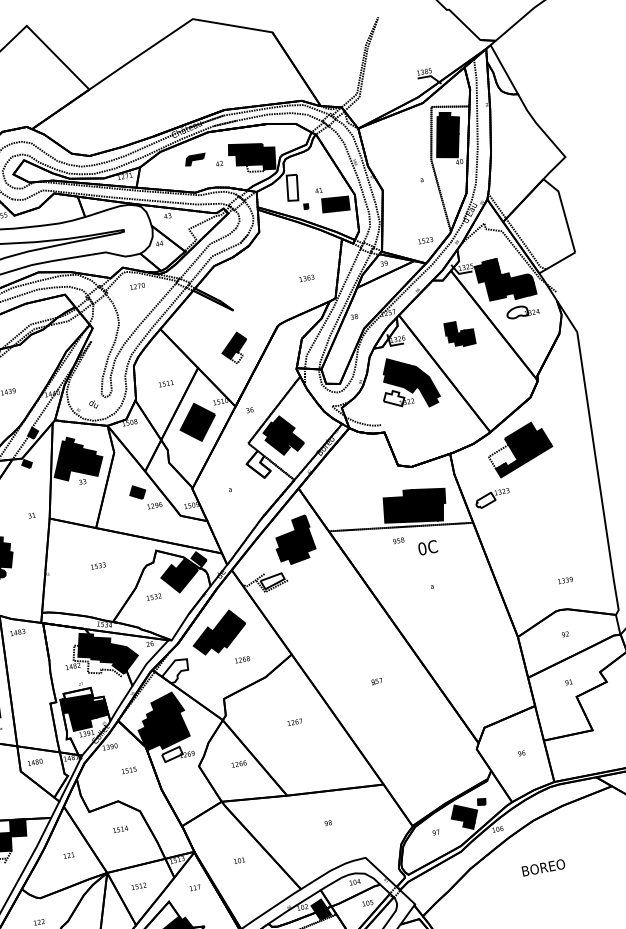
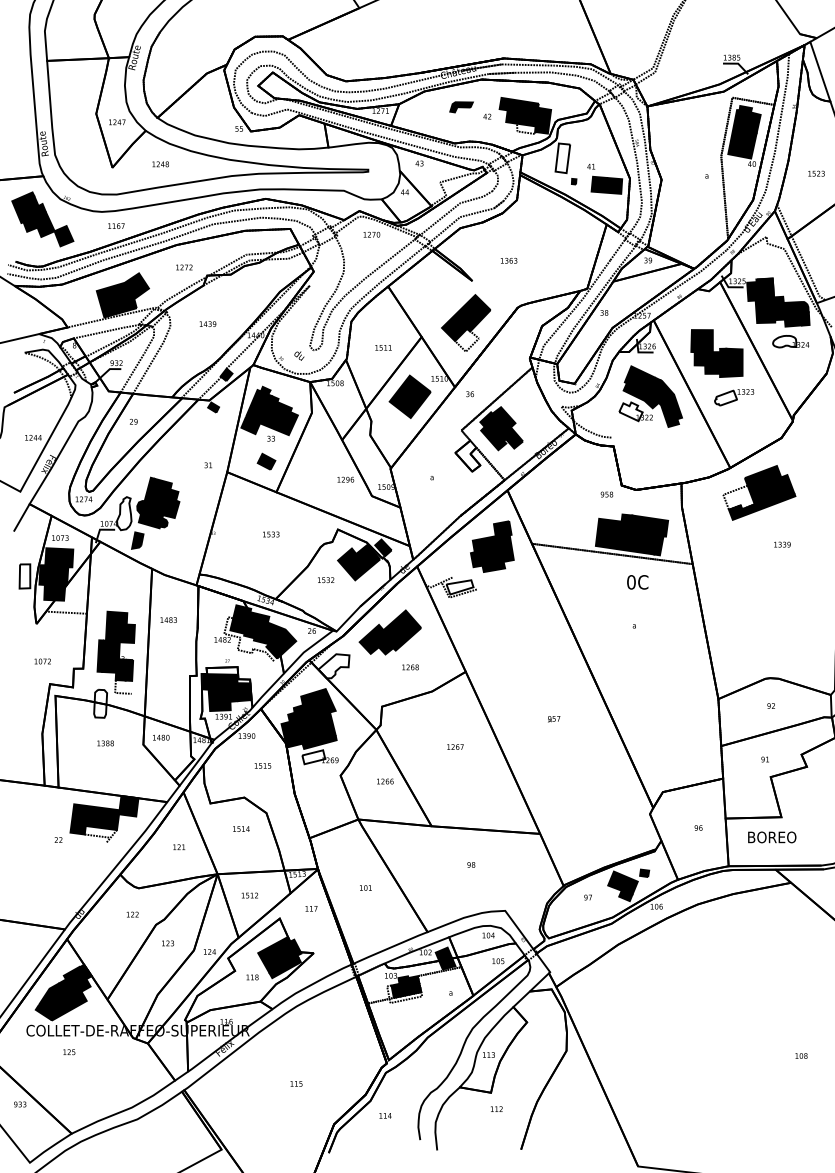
text: (425, 240) -> (816, 173), moved
text: (306, 278) -> (508, 260), moved
part: (459, 334) -> (716, 353), size x1.67
part: (234, 348) -> (465, 322), size x1.67
part: (137, 492) -> (266, 461), moved
part: (493, 498) -> (734, 397), moved
text: (398, 540) -> (606, 494), moved
text: (565, 580) -> (782, 544), moved
text: (17, 632) -> (168, 619), moved
text: (543, 867) -> (772, 837), moved

